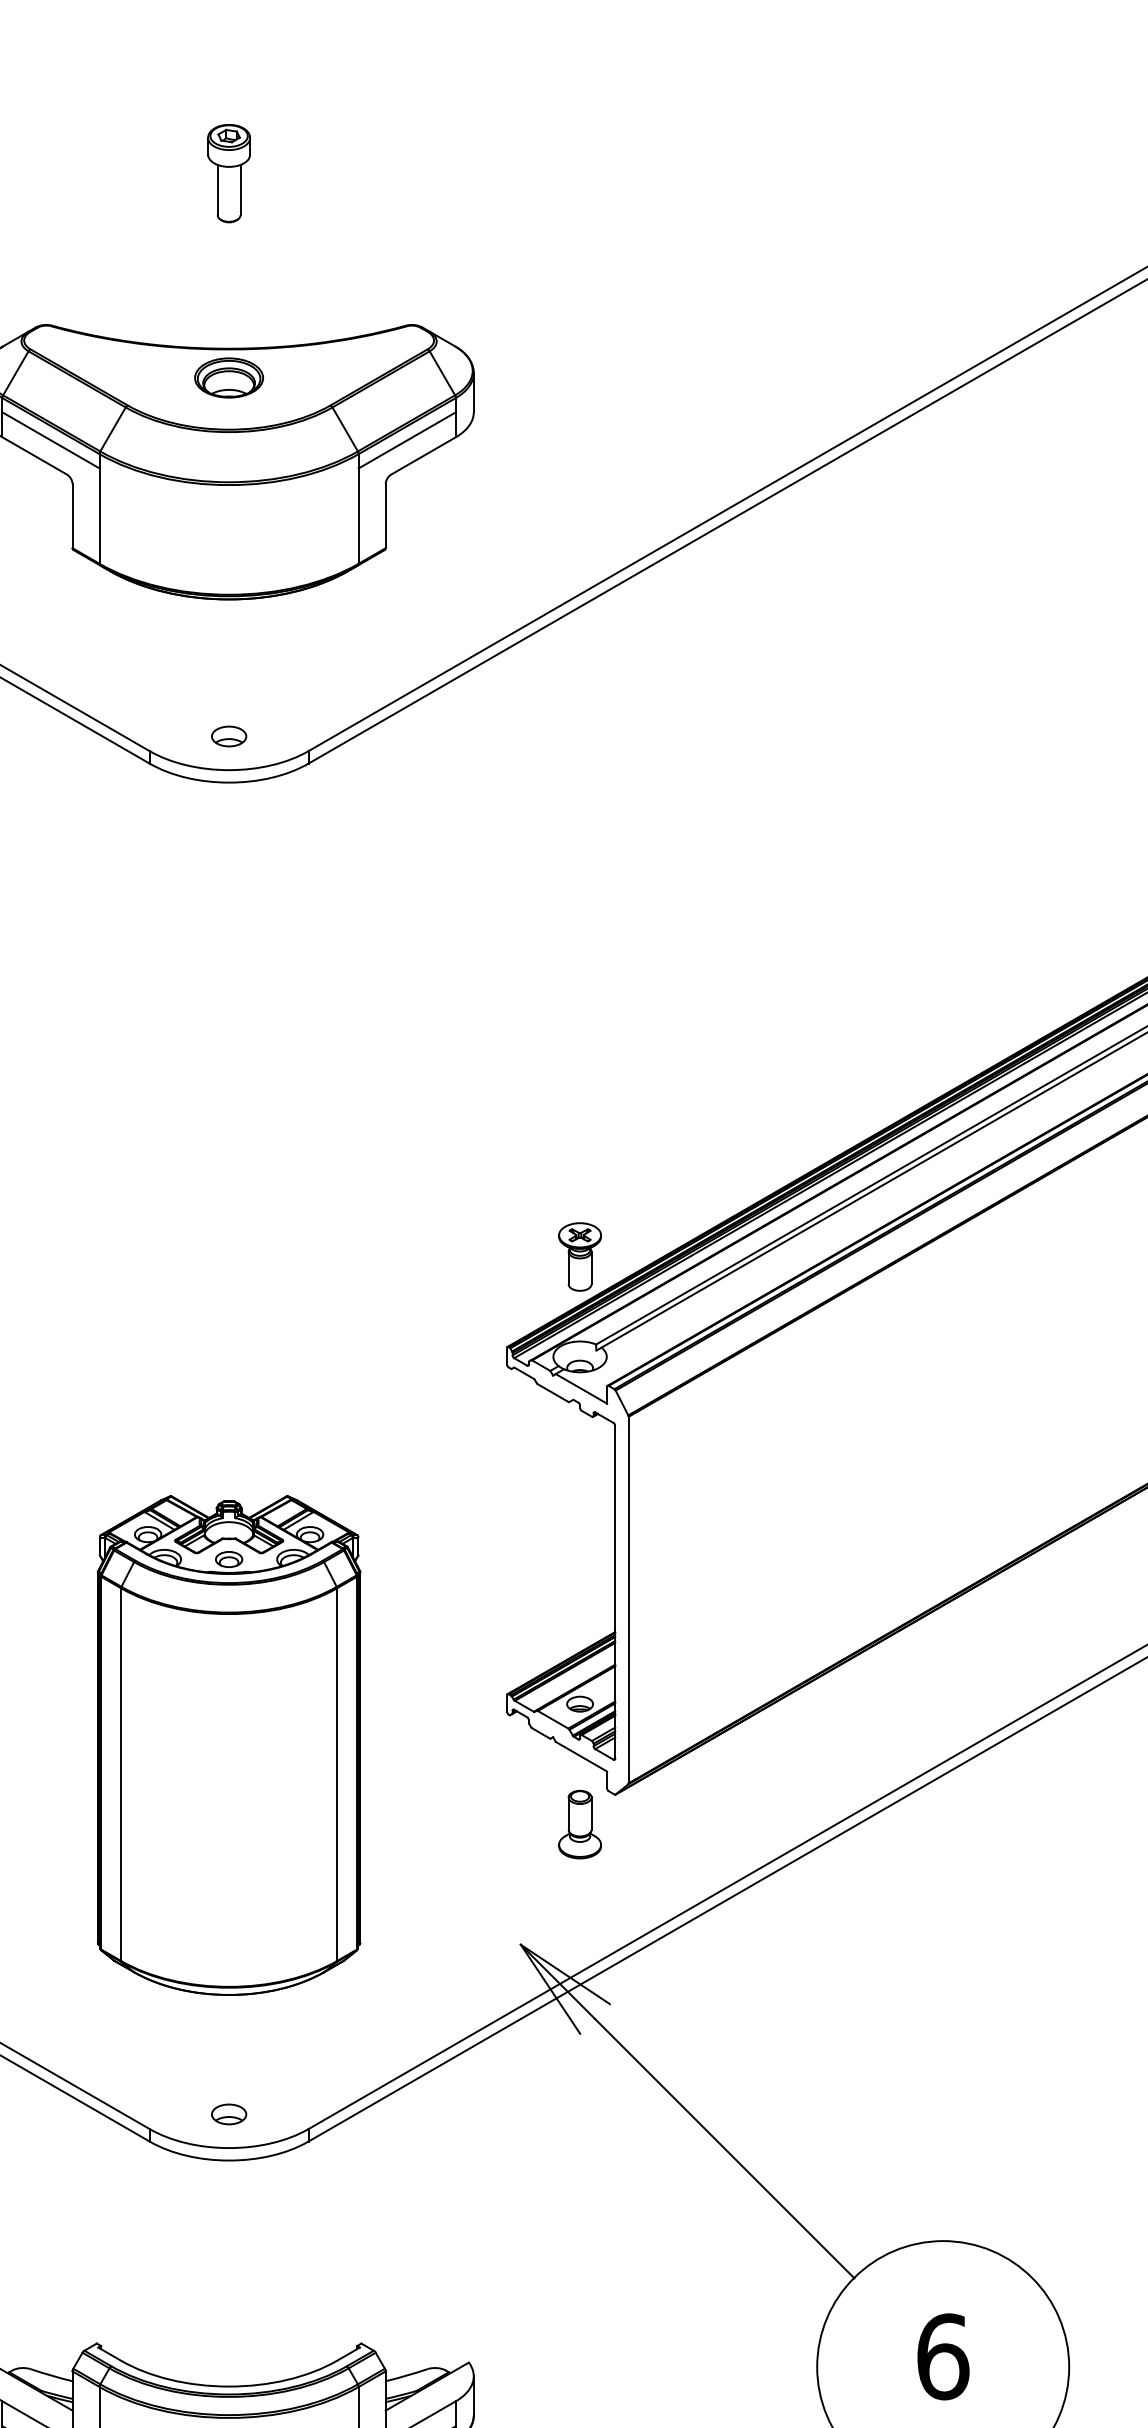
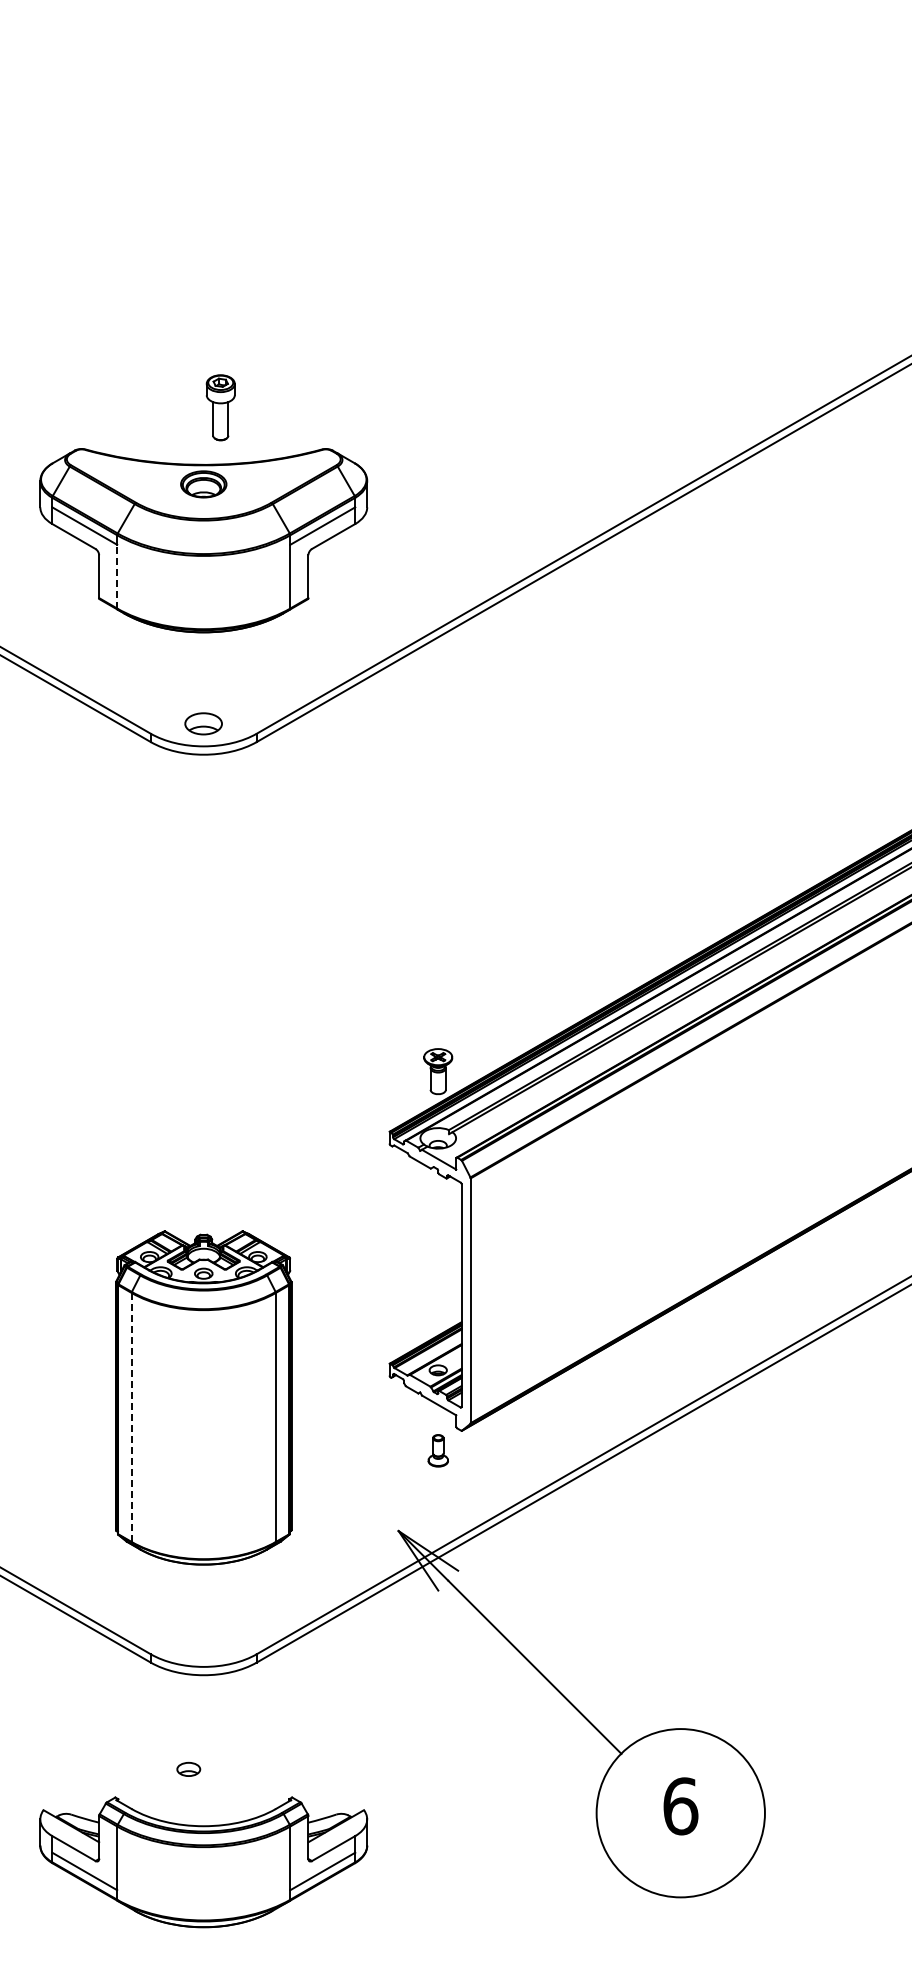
part: (228, 173) -> (220, 407), moved
line: (99, 515) -> (117, 576), solid -> dashed
part: (228, 735) -> (203, 723), size x1.6
line: (120, 1774) -> (131, 1417), solid -> dashed
part: (580, 1824) -> (438, 1450), size x0.7
part: (228, 2113) -> (188, 1768), moved

